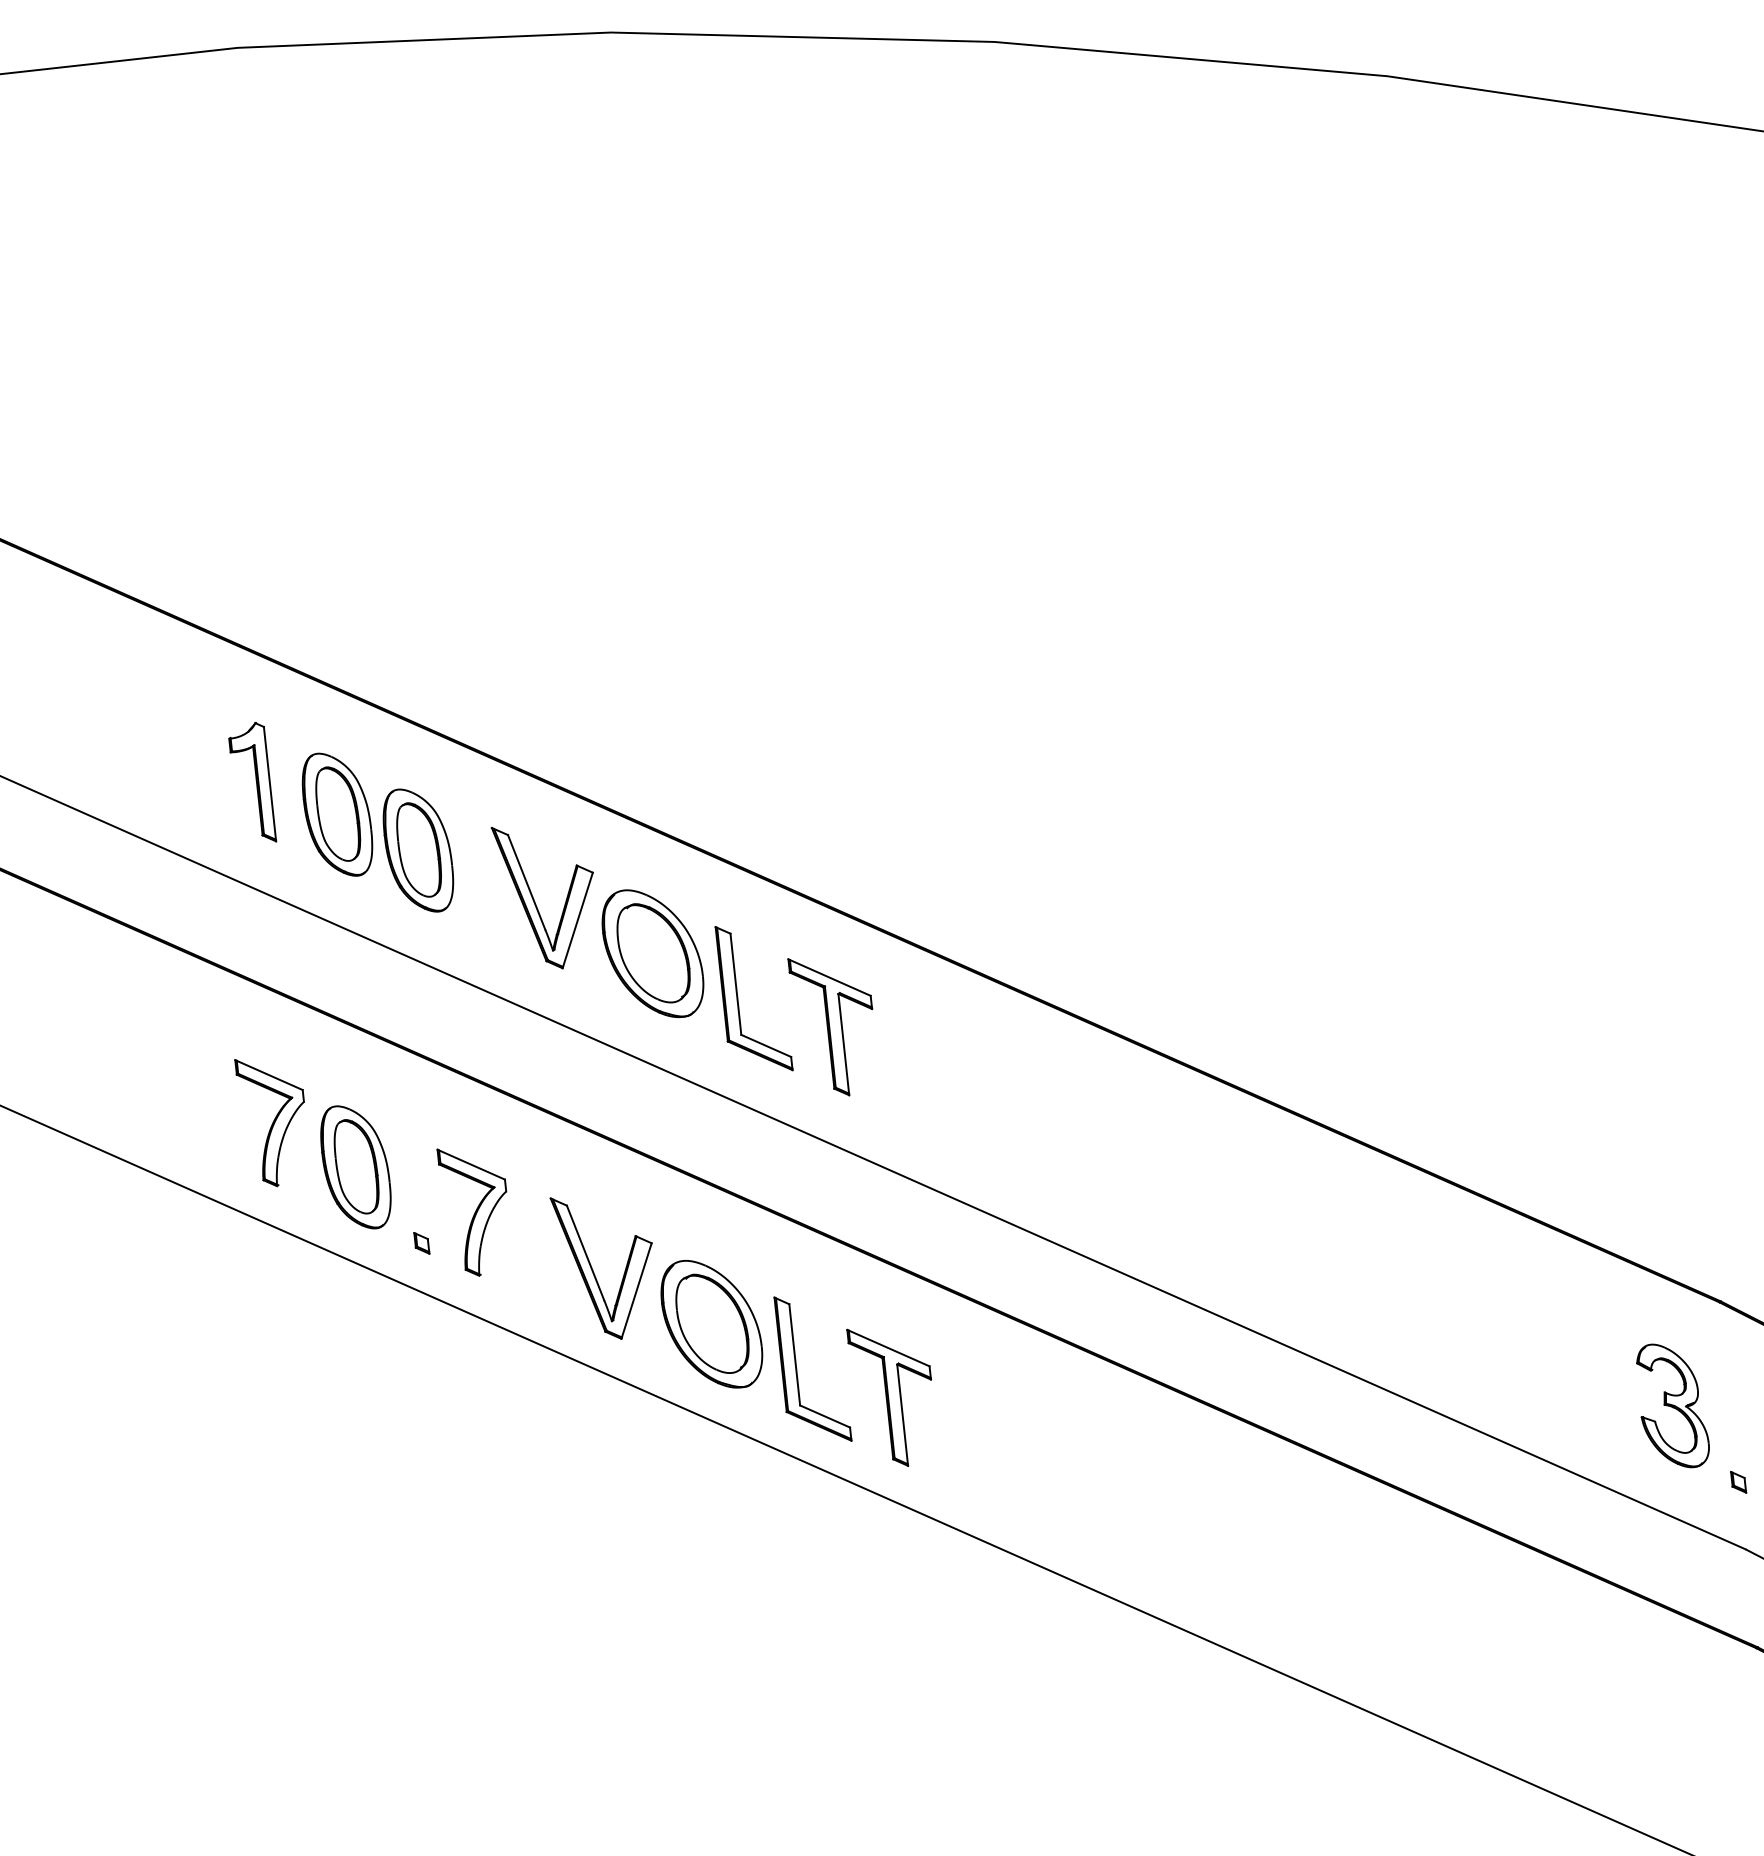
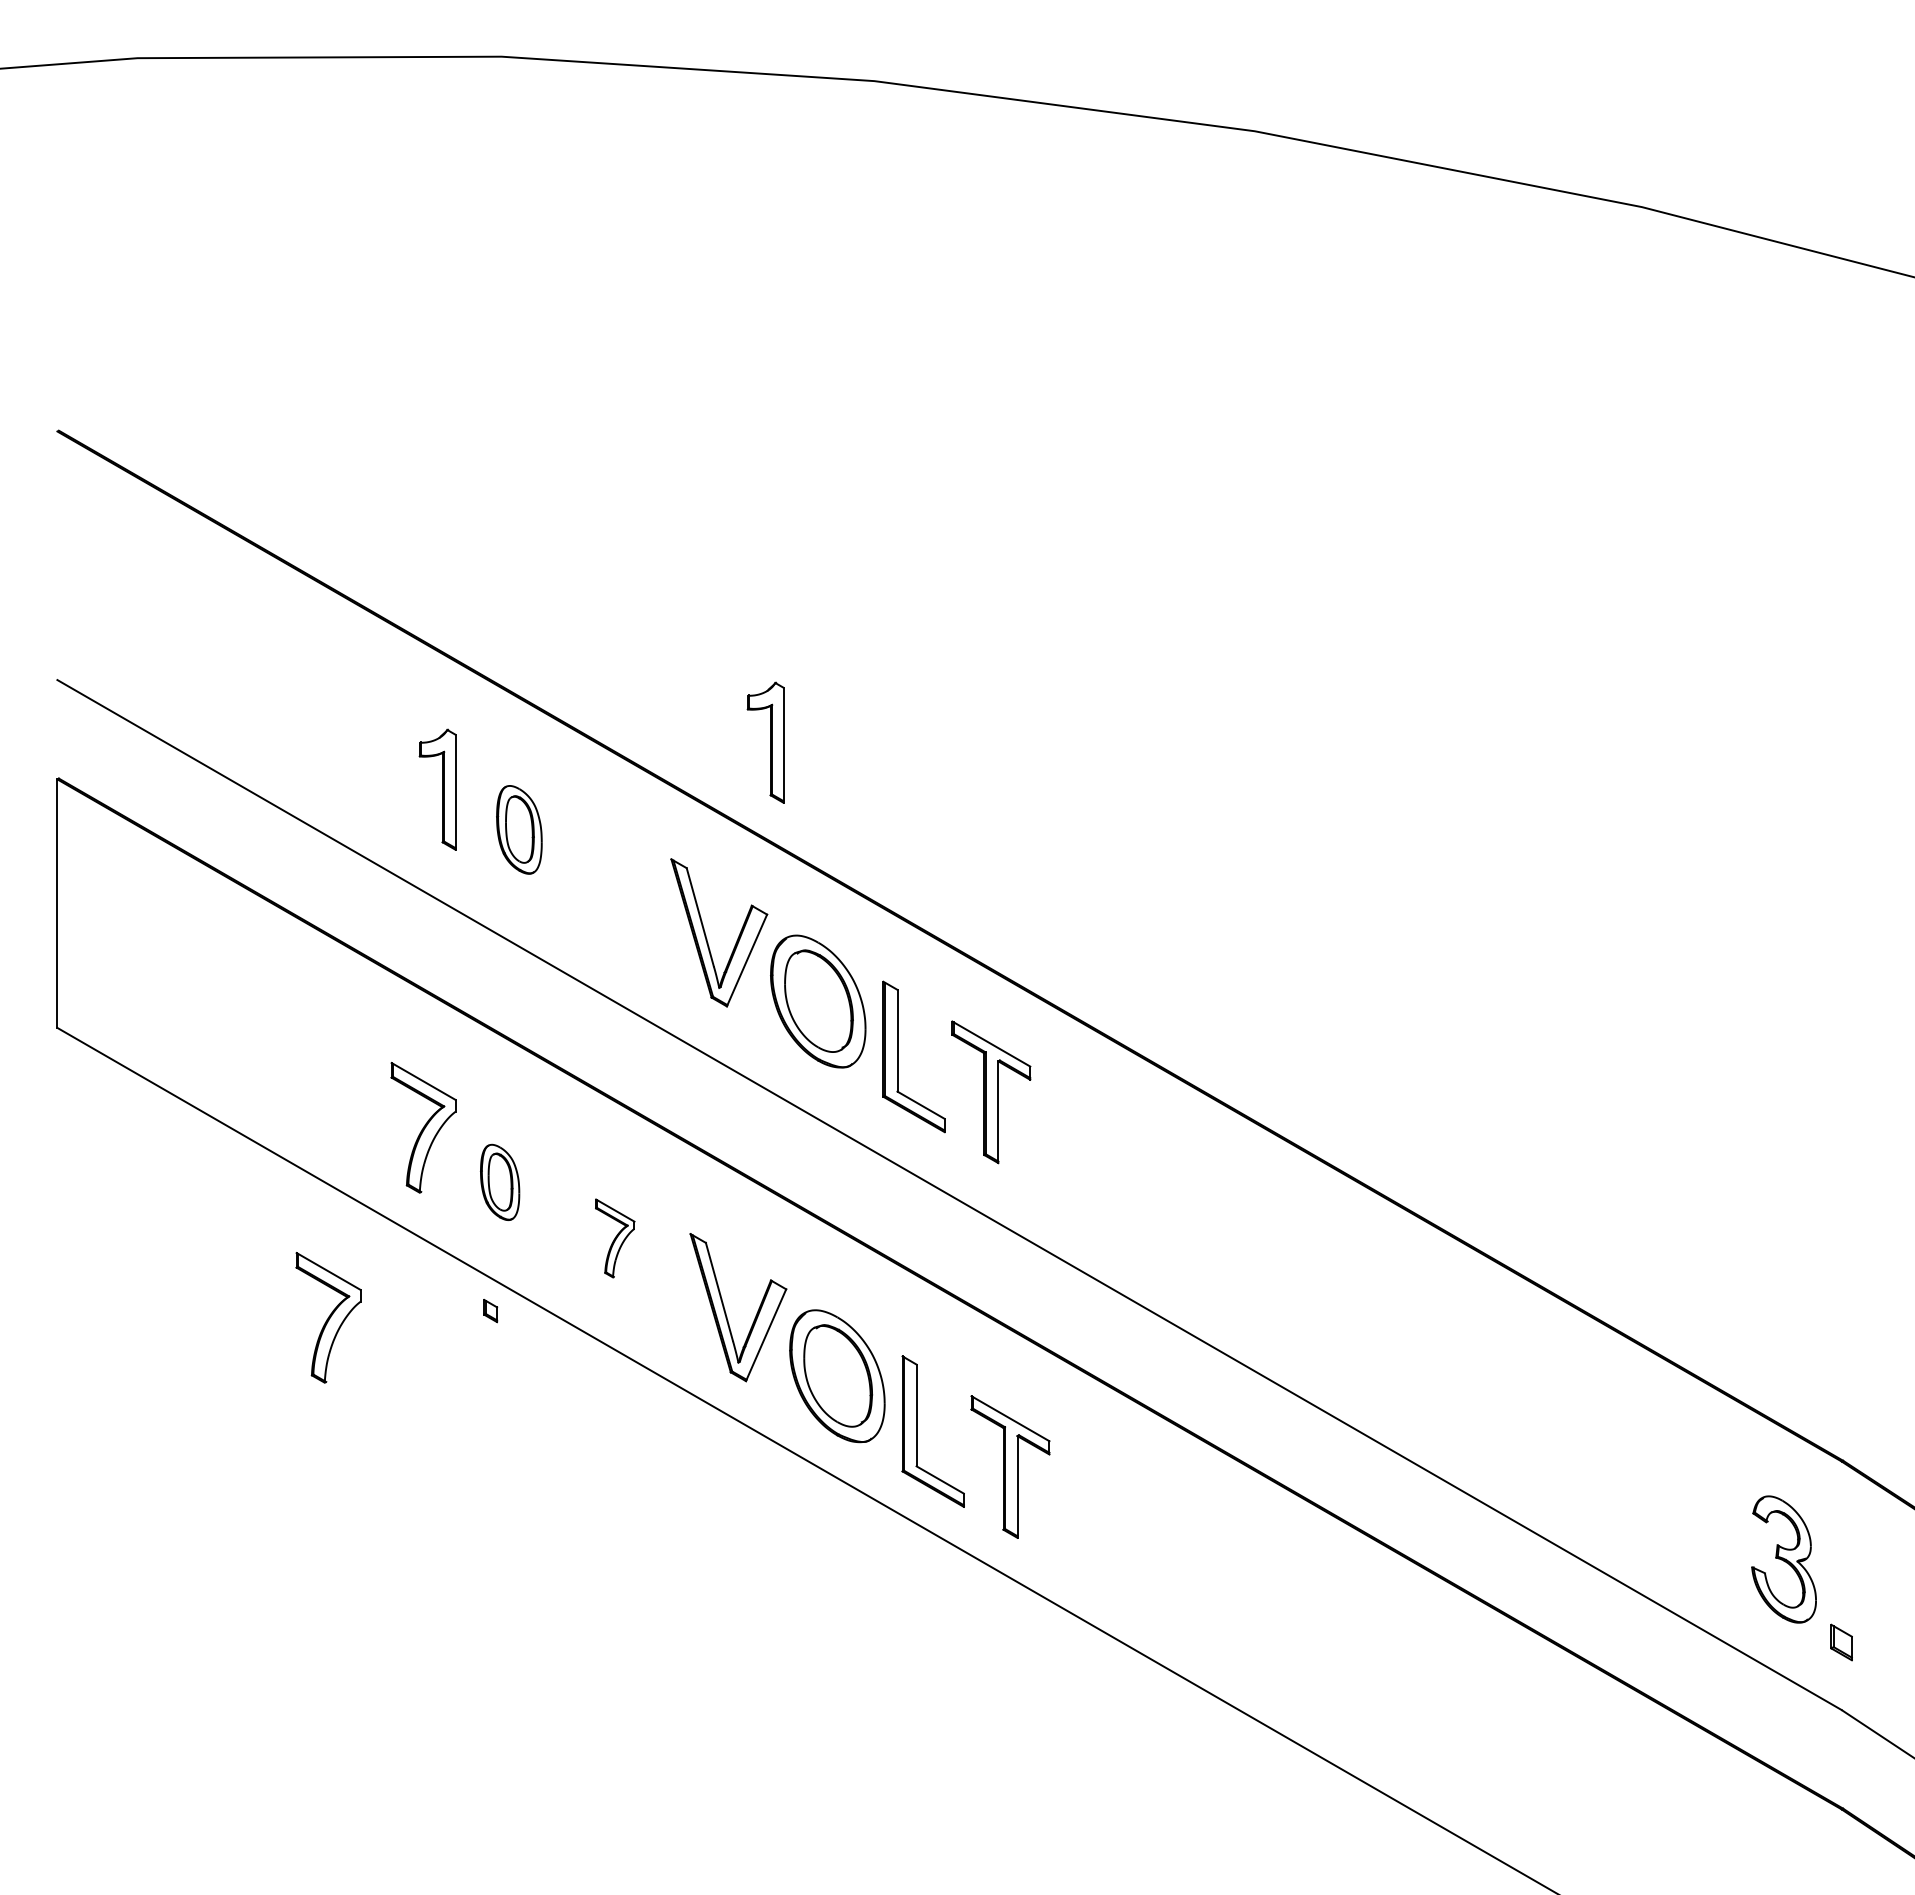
part: (572, 701) -> (765, 742), added
part: (337, 814) -> (519, 829), size x0.7
part: (417, 850) -> (595, 873), removed
part: (355, 1167) -> (499, 1182), size x0.6
part: (476, 1210) -> (615, 1238), size x0.6
part: (421, 1243) -> (490, 1311), moved
part: (199, 1319) -> (328, 1317), added
part: (1738, 1482) -> (1841, 1642), size x1.6

